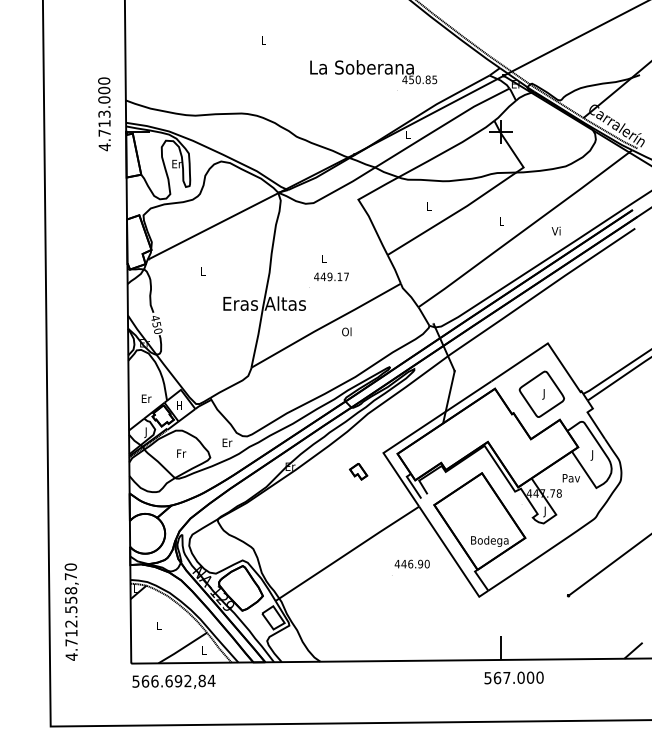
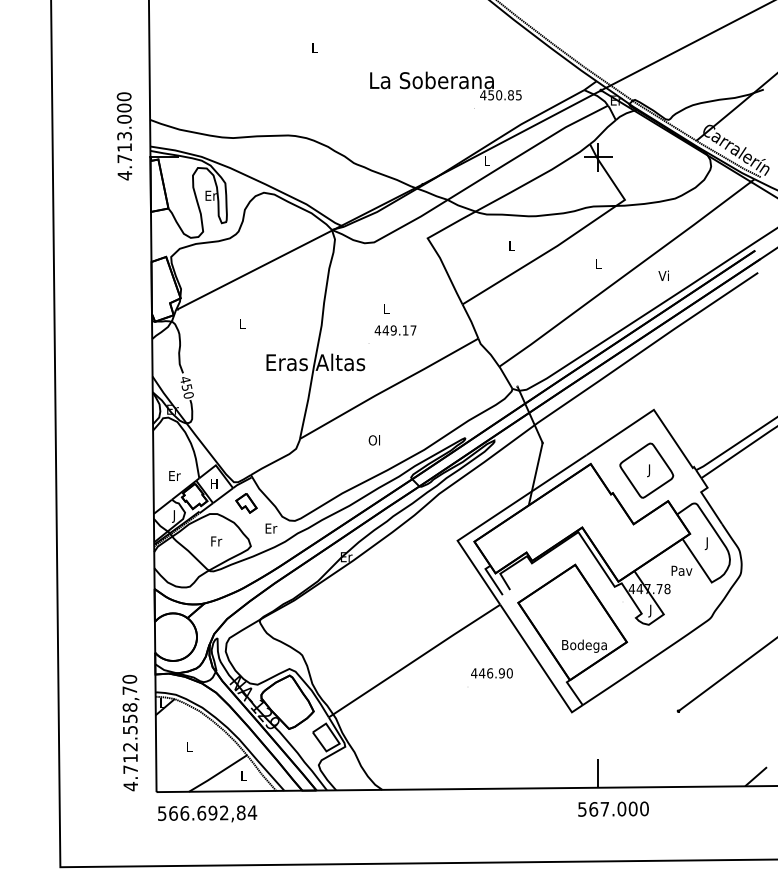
text: (346, 331) -> (374, 439), moved
part: (358, 471) -> (246, 503), moved
text: (71, 611) -> (130, 732), moved

